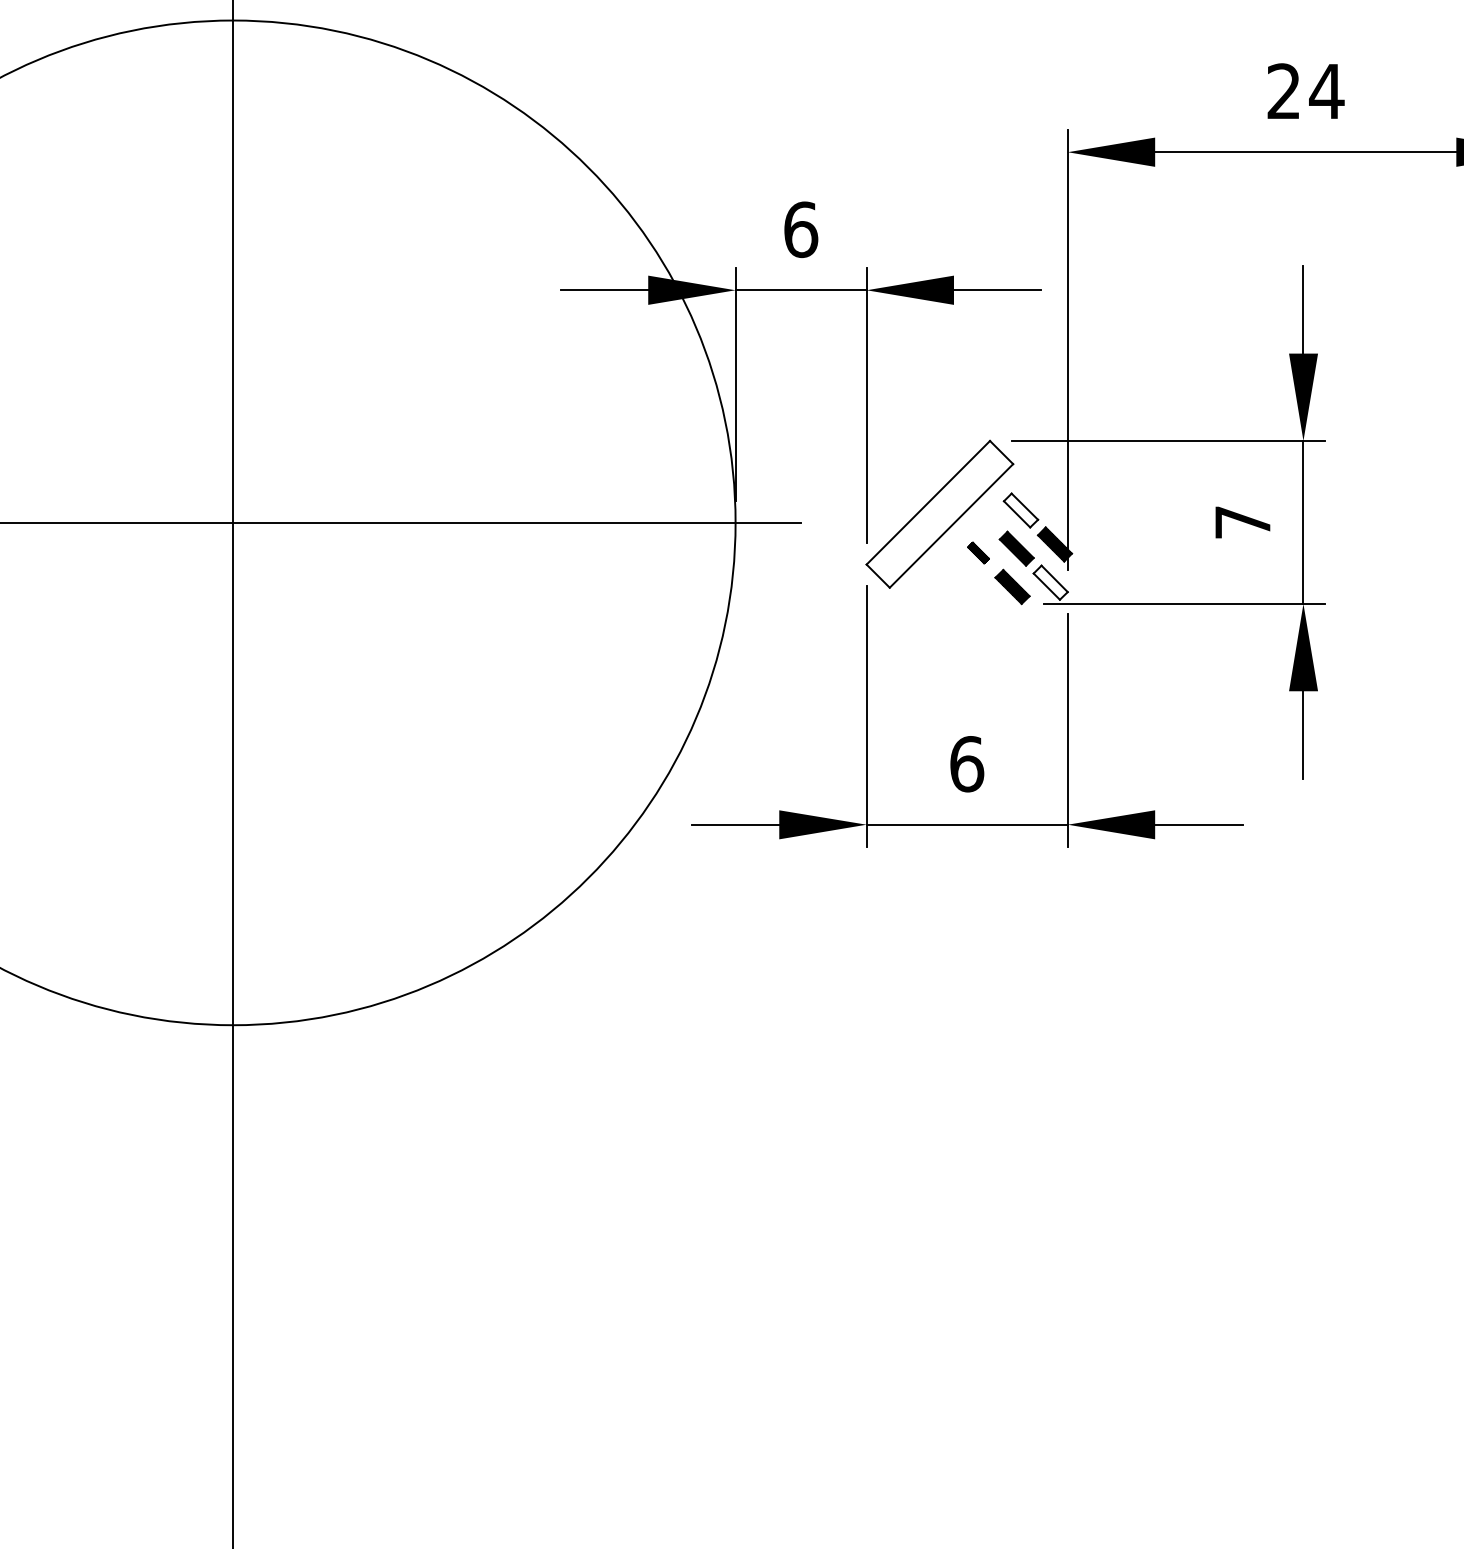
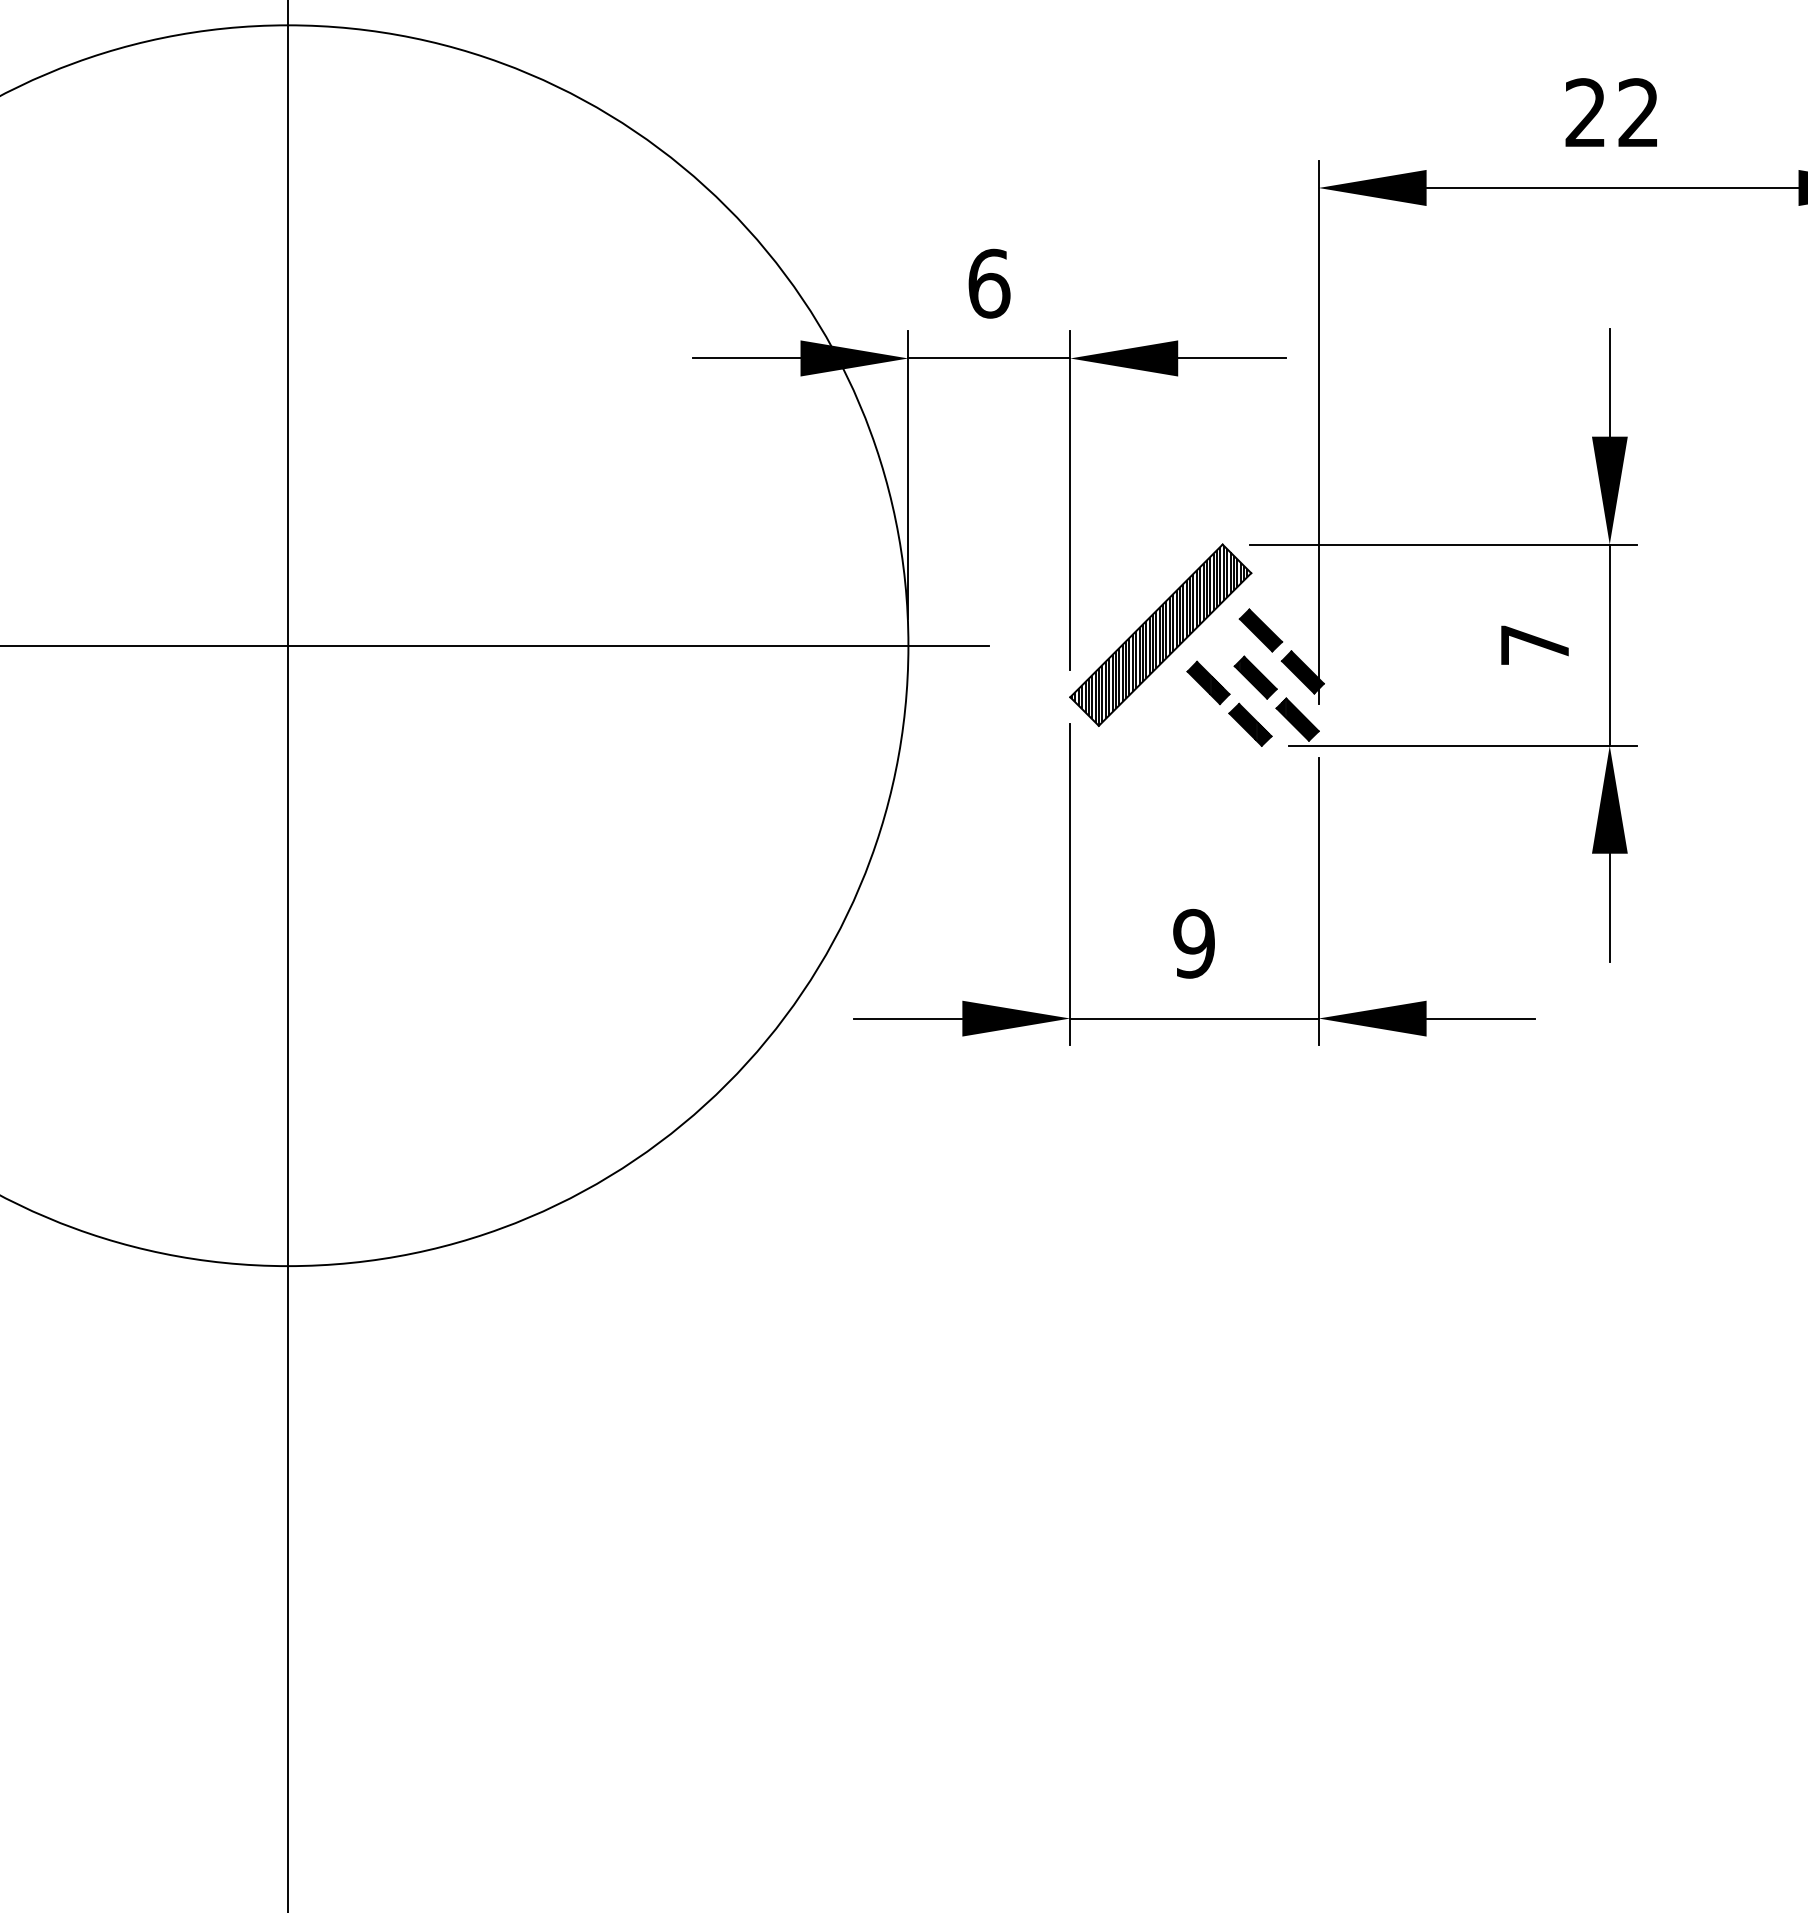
text: (1326, 91) -> (1638, 112), 24 -> 22
hatch: (1020, 510) -> (1260, 630), added
hatch: (940, 514) -> (1161, 635), added
part: (978, 552) -> (1208, 682), size x1.67
hatch: (1050, 582) -> (1297, 719), added
text: (967, 763) -> (1194, 943), 6 -> 9

